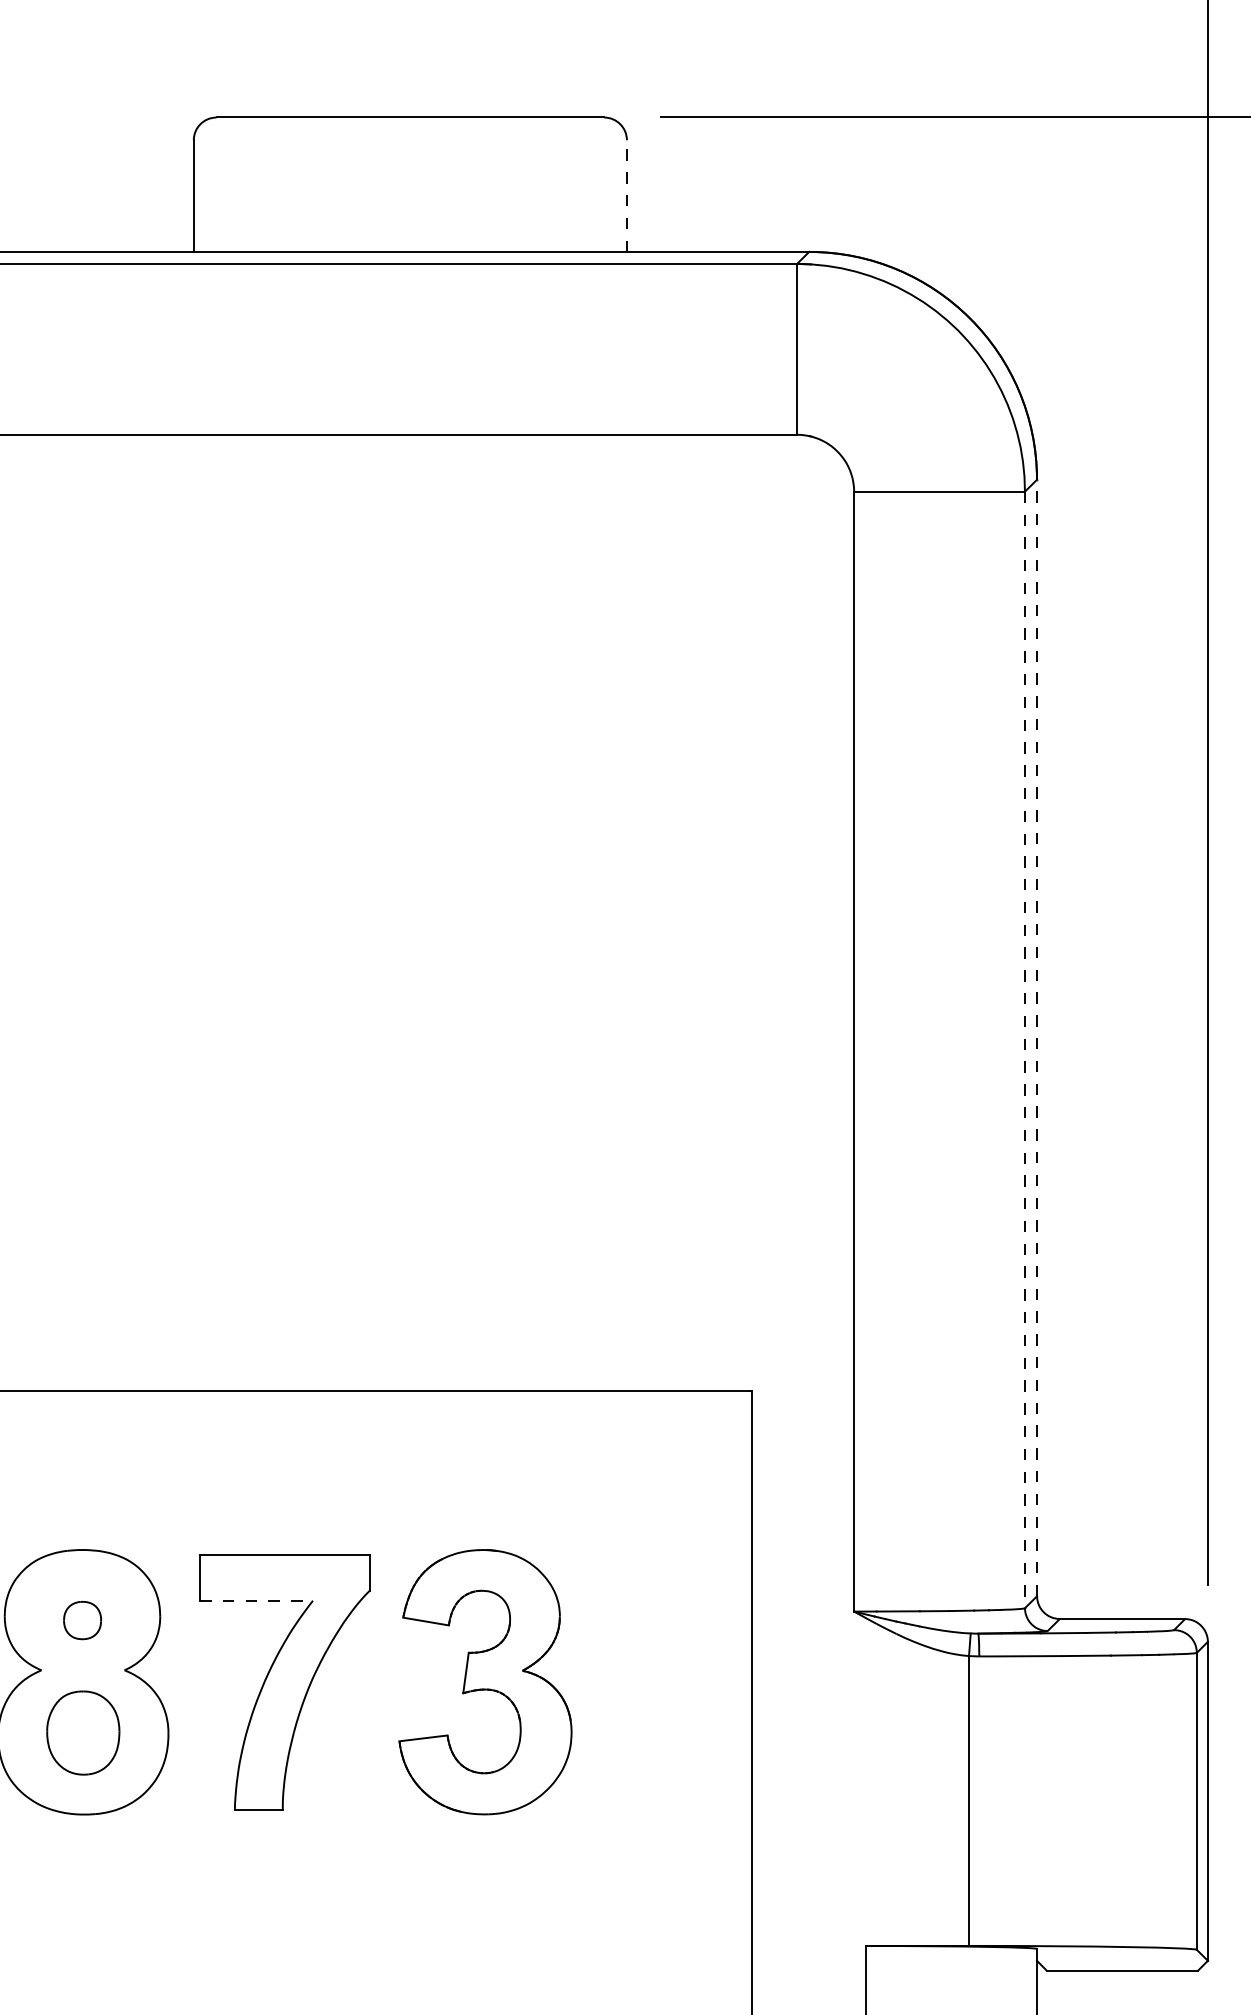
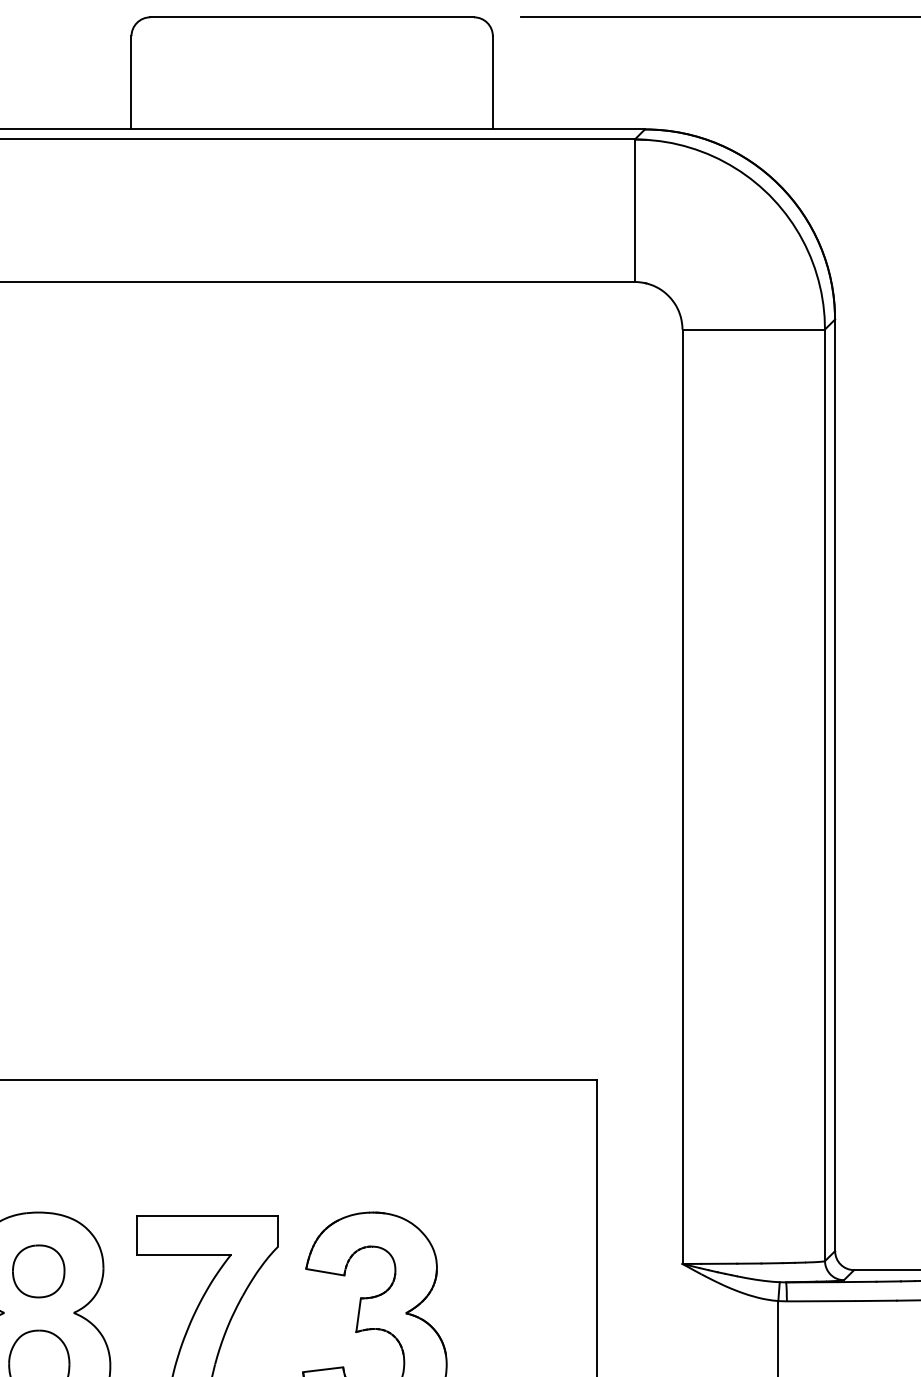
line: (627, 196) -> (493, 83), dashed -> solid
line: (1037, 1037) -> (835, 784), dashed -> solid
line: (1024, 1050) -> (824, 795), dashed -> solid
line: (257, 1600) -> (184, 1254), dashed -> solid
part: (82, 1620) -> (38, 1271), size x1.67

